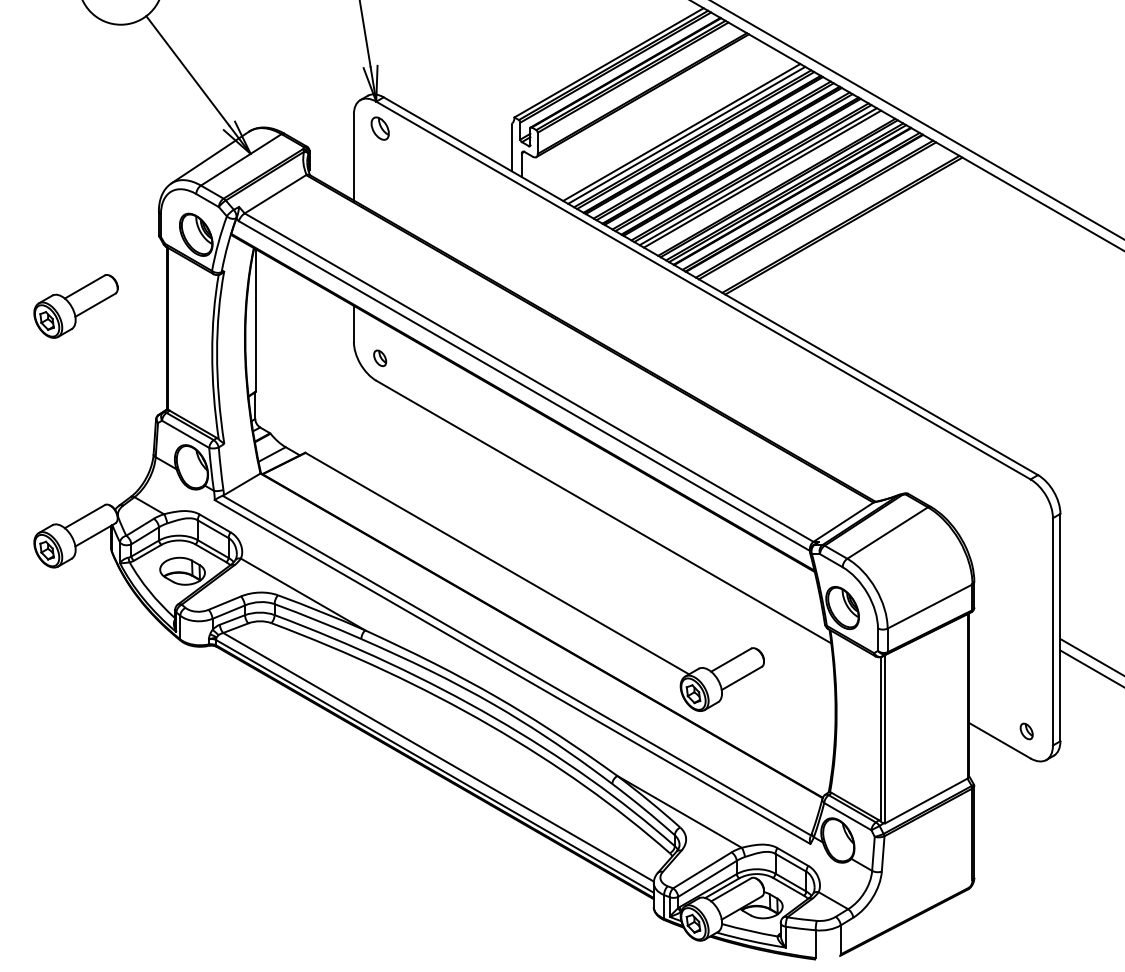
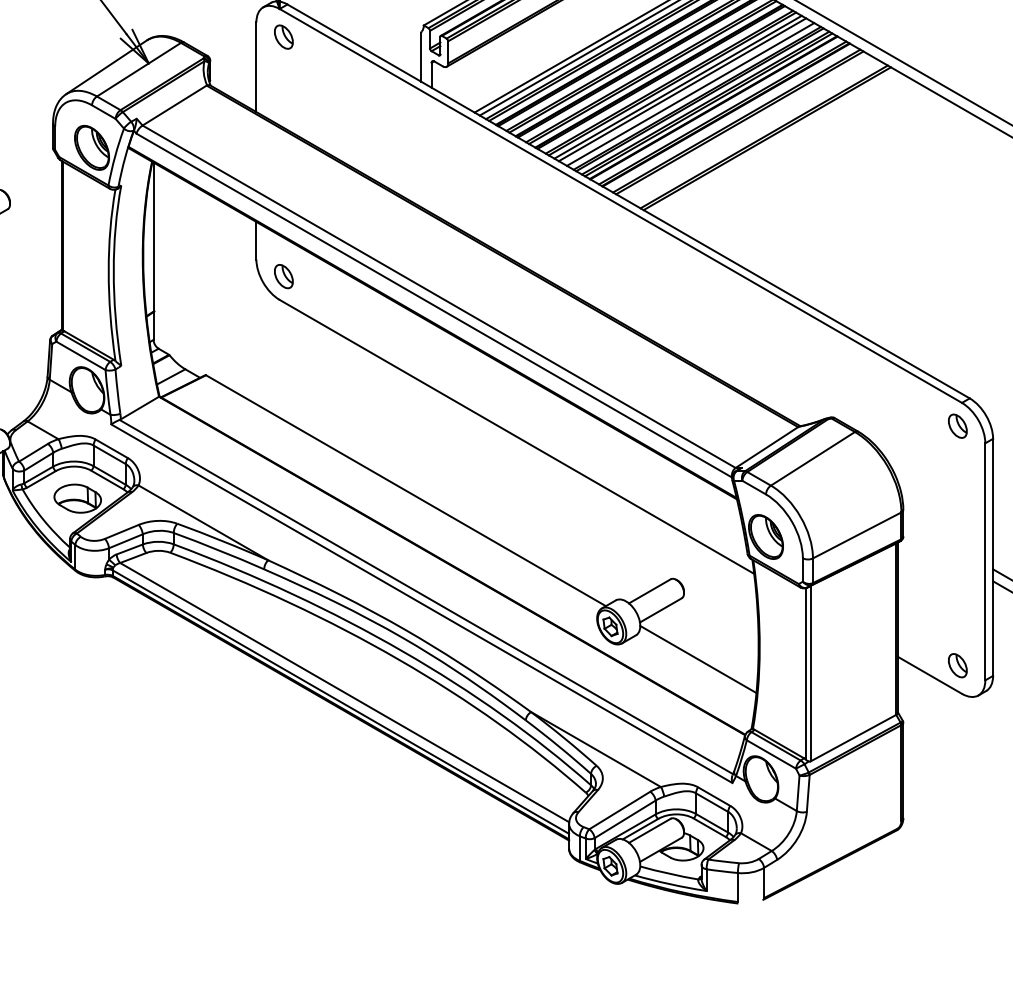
line: (769, 183) -> (689, 94), added
part: (379, 358) -> (283, 276), size x1.43
part: (1026, 501) -> (957, 425), added
line: (777, 725) -> (698, 659), added
part: (1026, 731) -> (957, 665), size x1.43

